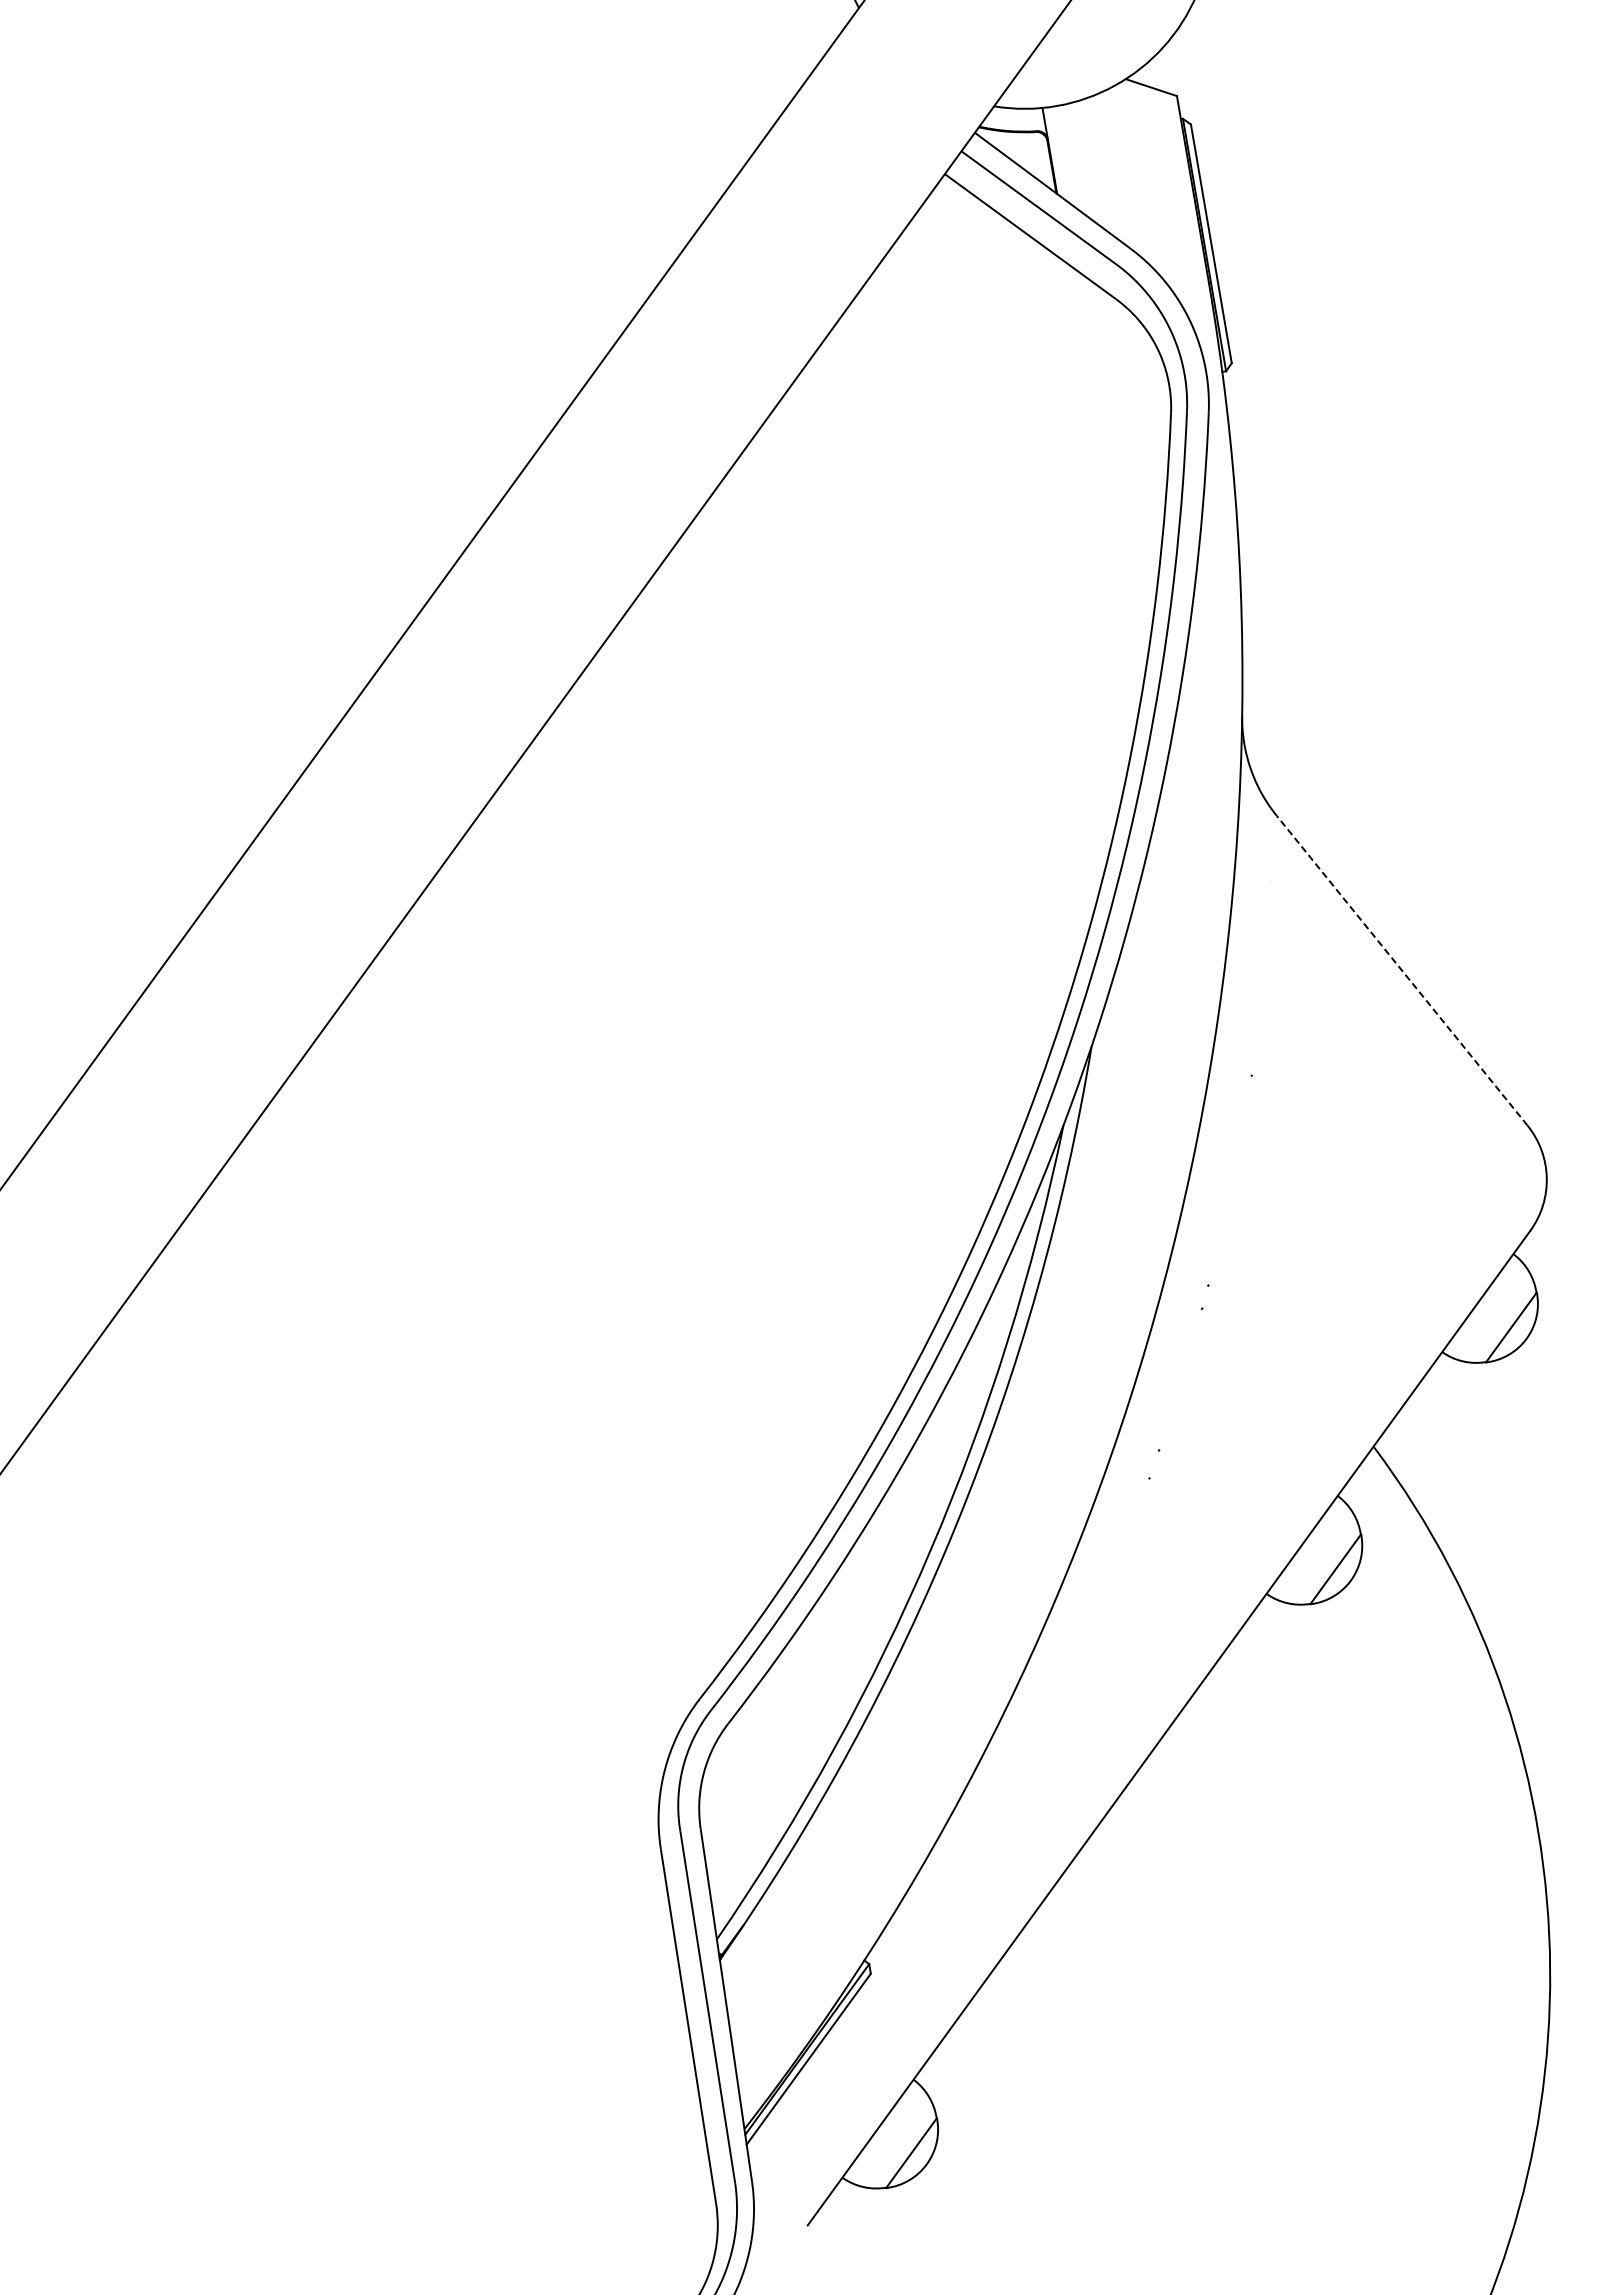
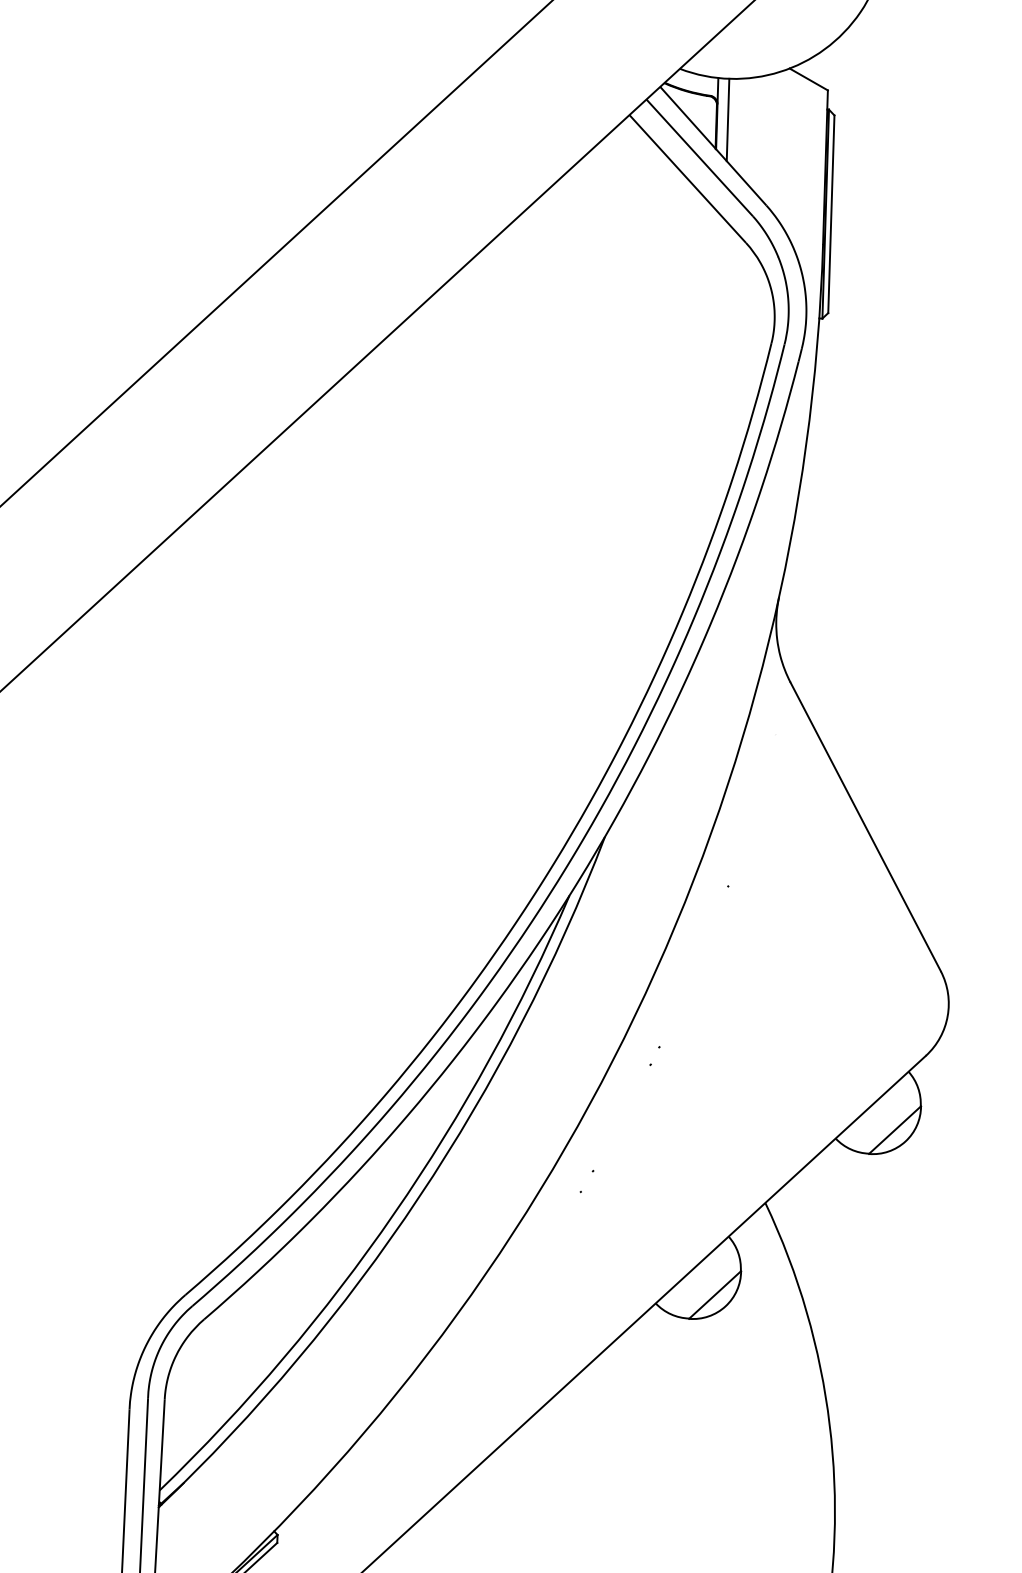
line: (1063, 155) -> (727, 119), added
line: (1401, 970) -> (865, 826), dashed -> solid

